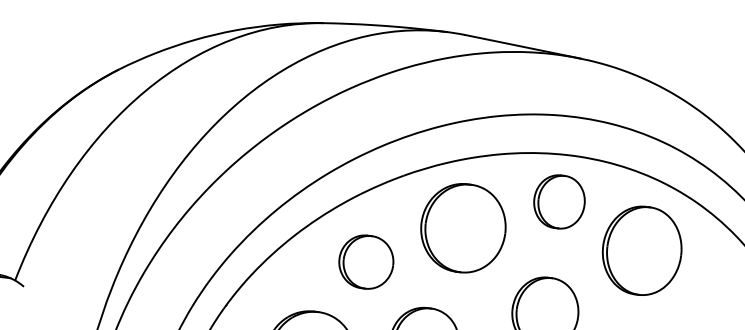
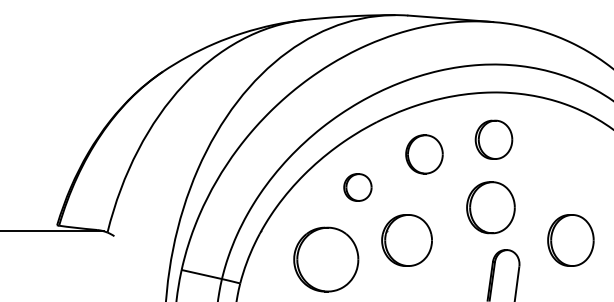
part: (558, 201) -> (493, 139), moved
part: (463, 228) -> (424, 154), size x0.6
part: (641, 250) -> (554, 154), removed
part: (365, 262) -> (357, 187), size x0.7

